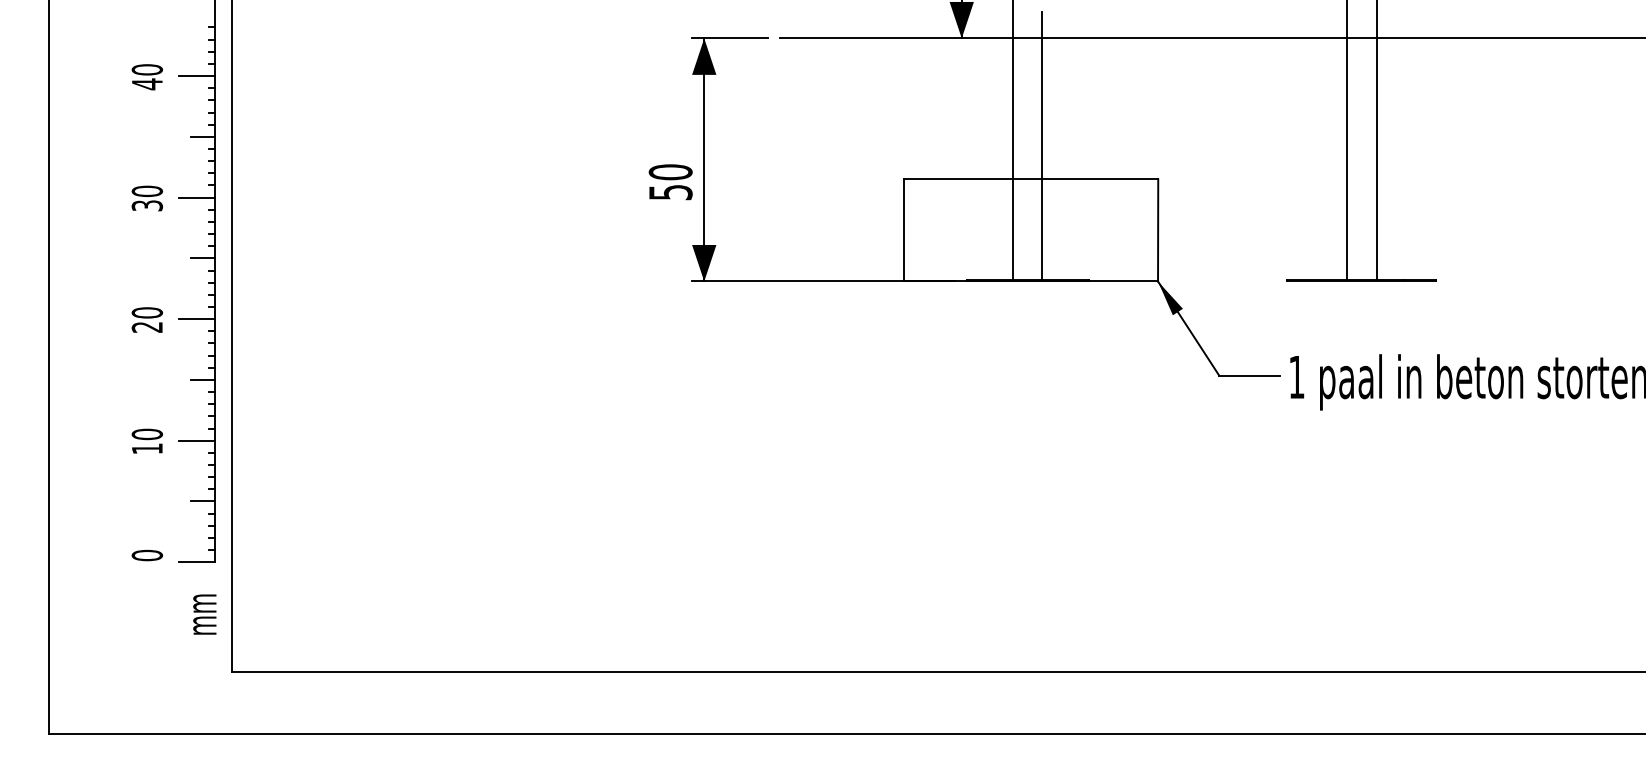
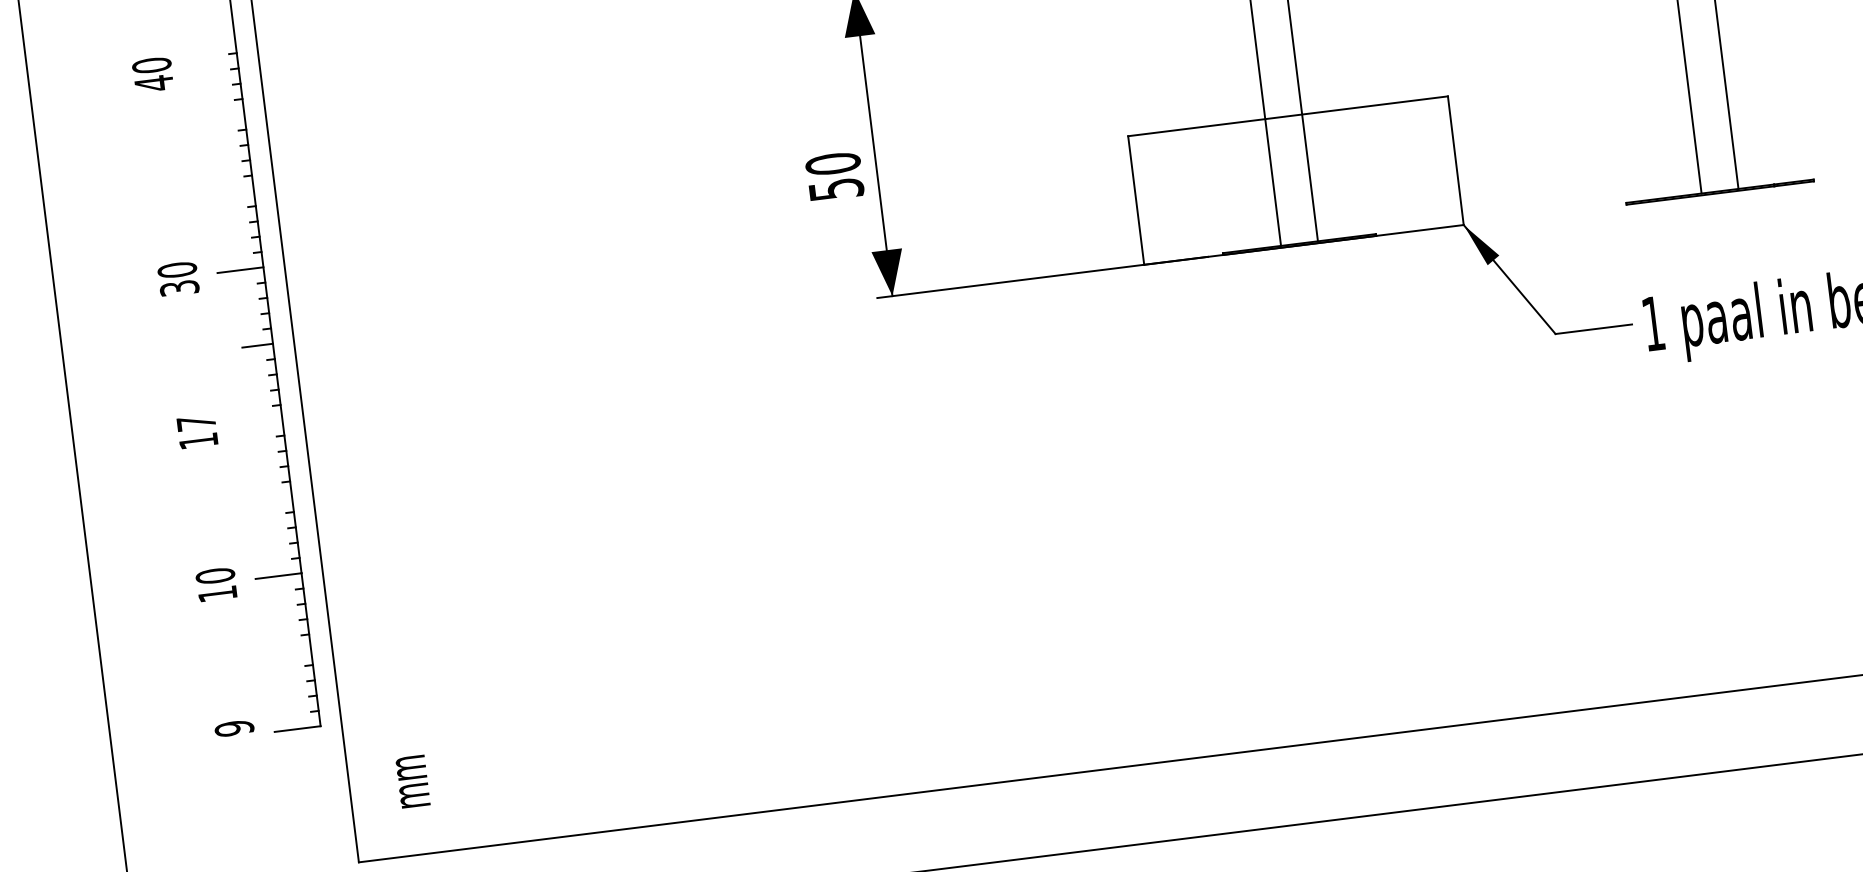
line: (196, 76) -> (221, 117), removed
text: (146, 77) -> (152, 75), moved
line: (202, 136) -> (238, 192), removed
text: (147, 319) -> (197, 431), 20 -> 17
line: (196, 319) -> (259, 423), removed
line: (202, 379) -> (276, 498), removed
line: (202, 501) -> (295, 651), removed
text: (147, 555) -> (234, 728), 0 -> 9
text: (204, 614) -> (412, 781), moved

